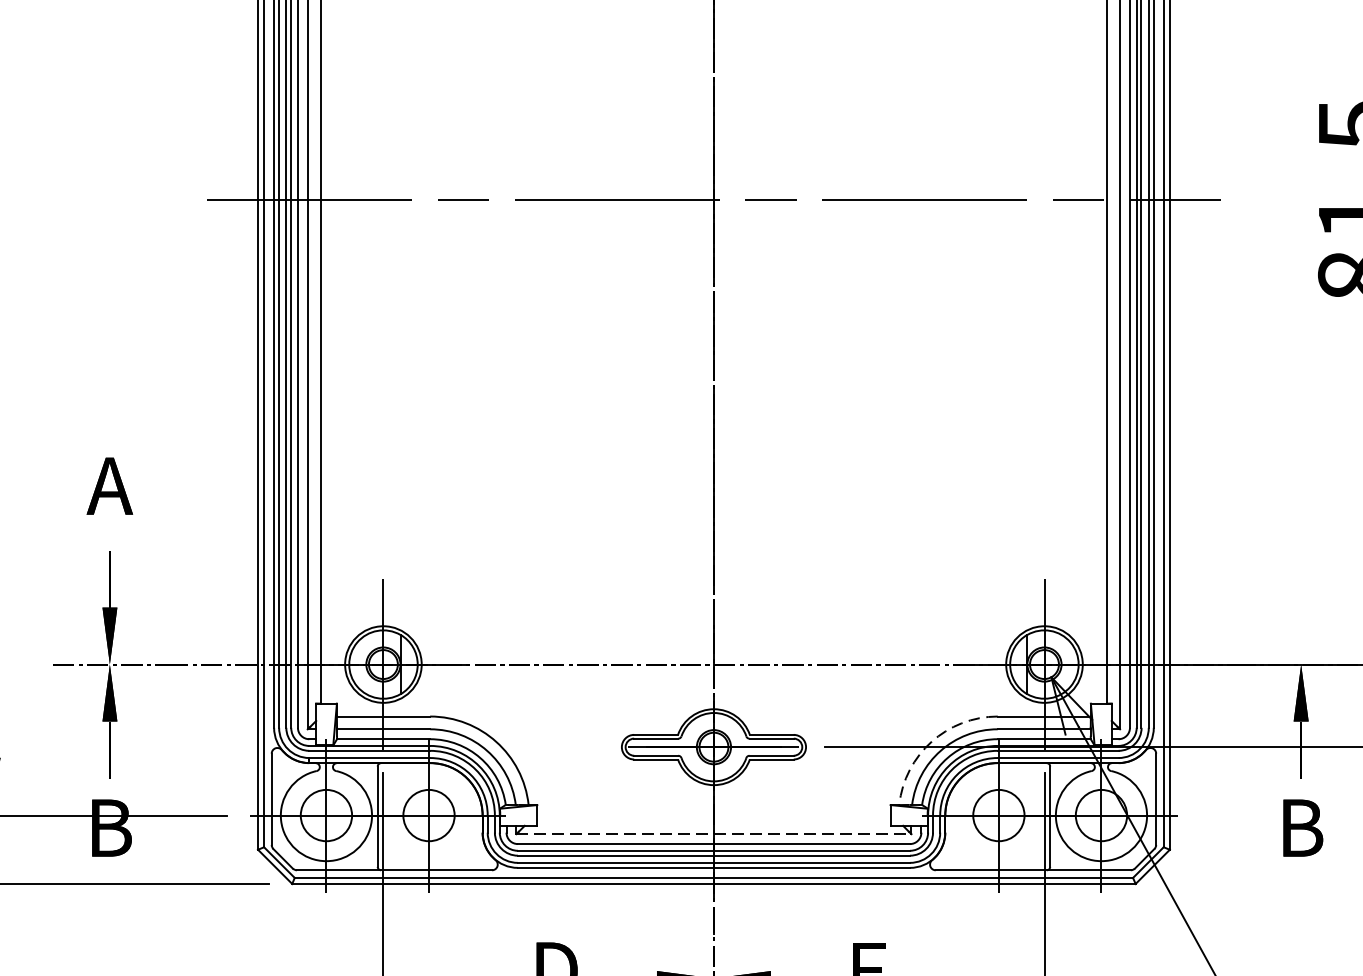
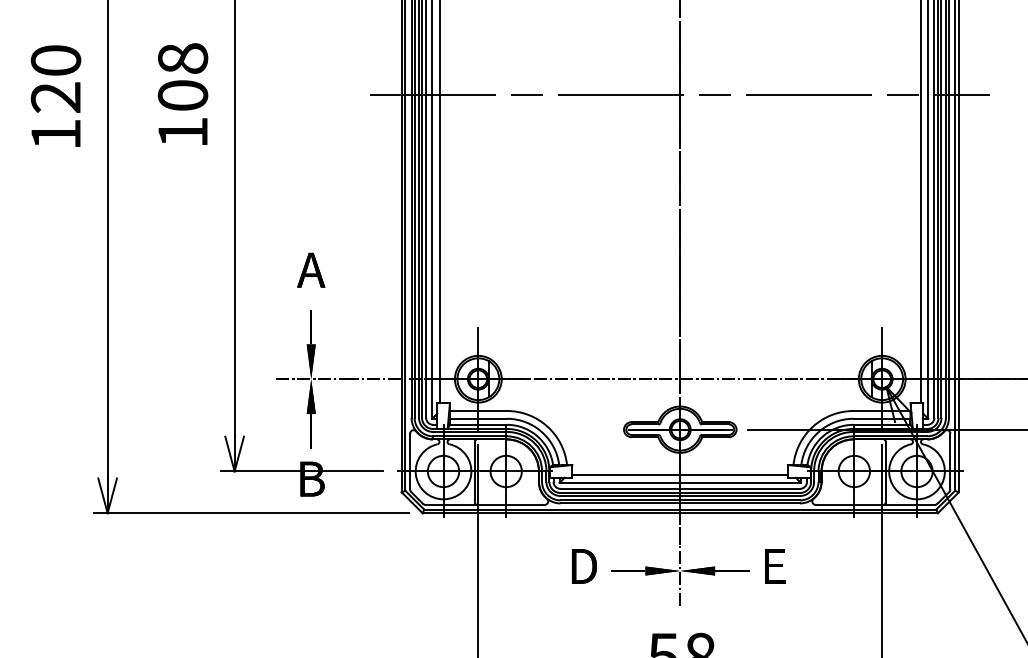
arc: (932, 741) -> (813, 426), dashed -> solid
line: (714, 822) -> (680, 475), added
line: (714, 833) -> (680, 482), dashed -> solid

